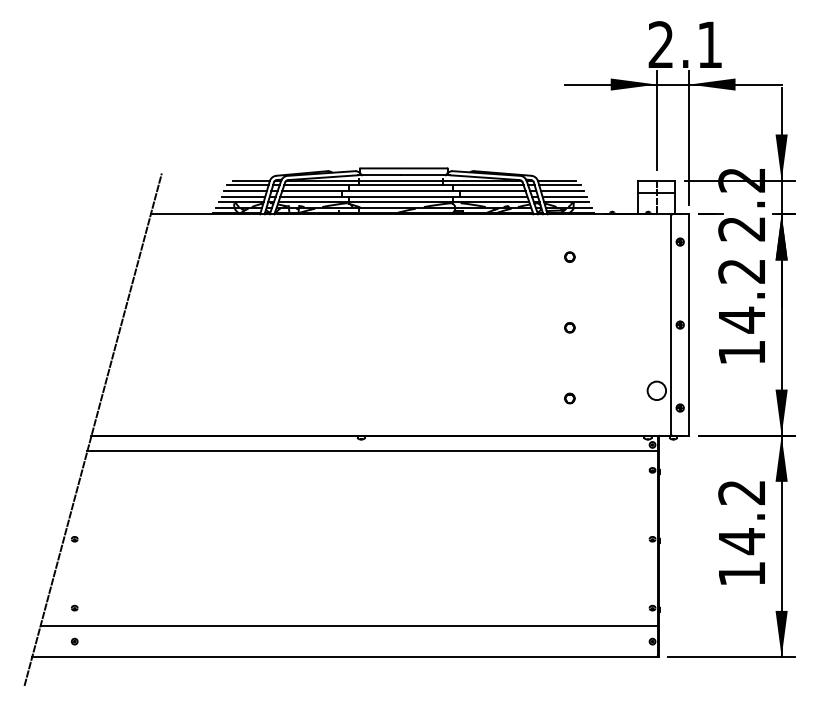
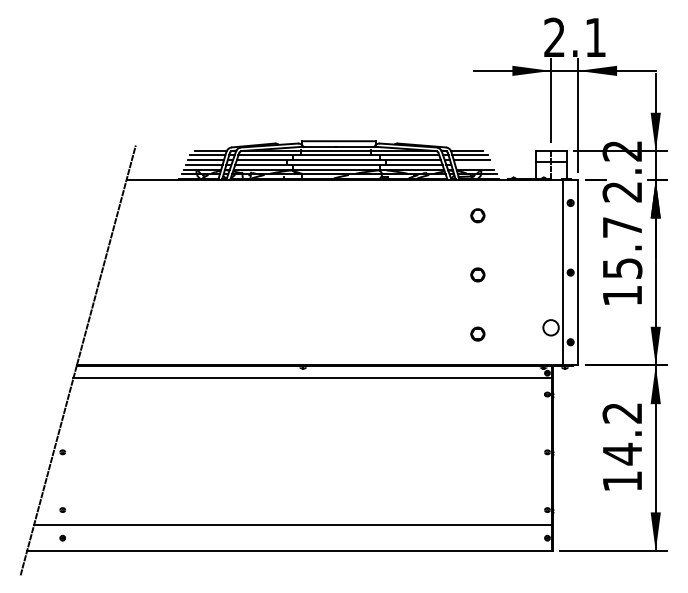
line: (564, 196) -> (473, 164), removed
part: (570, 256) -> (478, 215), size x1.6
text: (741, 296) -> (622, 248), 14.2 -> 15.7
part: (570, 327) -> (478, 274), size x1.6
part: (570, 398) -> (478, 334), size x1.6

